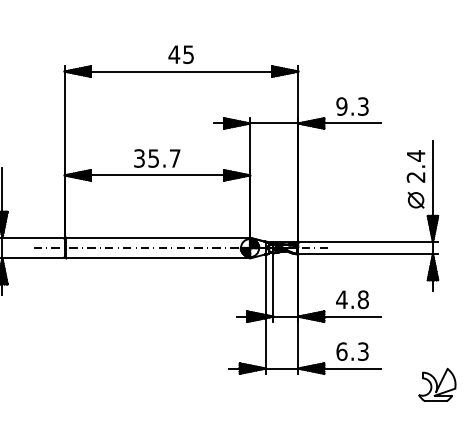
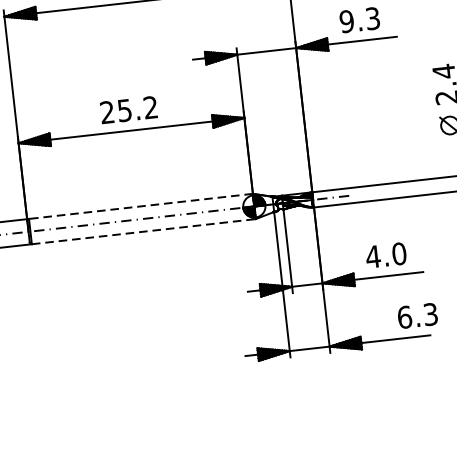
text: (157, 158) -> (129, 109), 35.7 -> 25.2
line: (158, 237) -> (141, 206), solid -> dashed
line: (158, 258) -> (144, 231), solid -> dashed
text: (362, 299) -> (398, 253), 4.8 -> 4.0
text: (352, 351) -> (417, 315), moved

